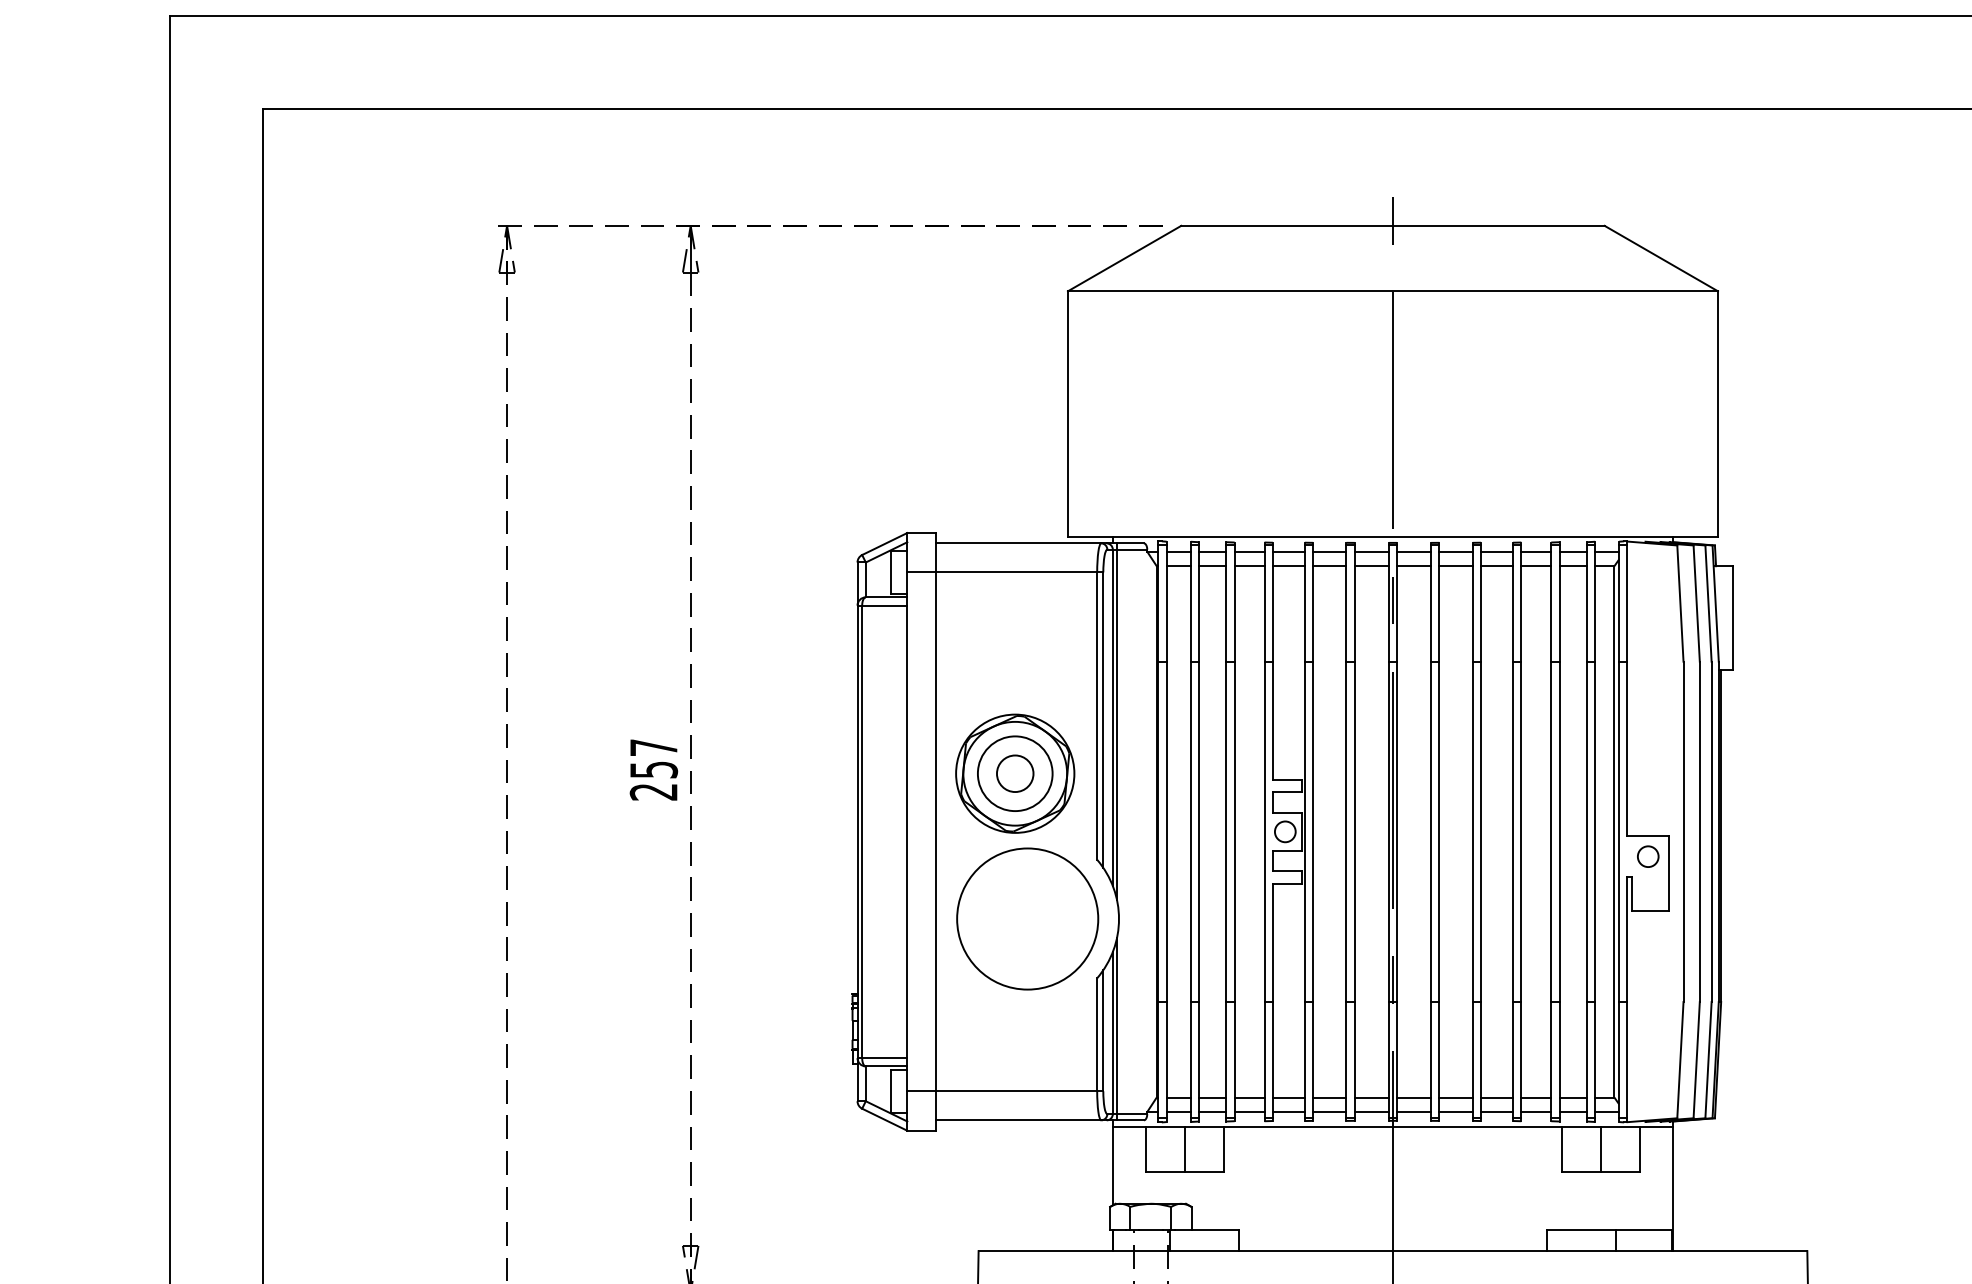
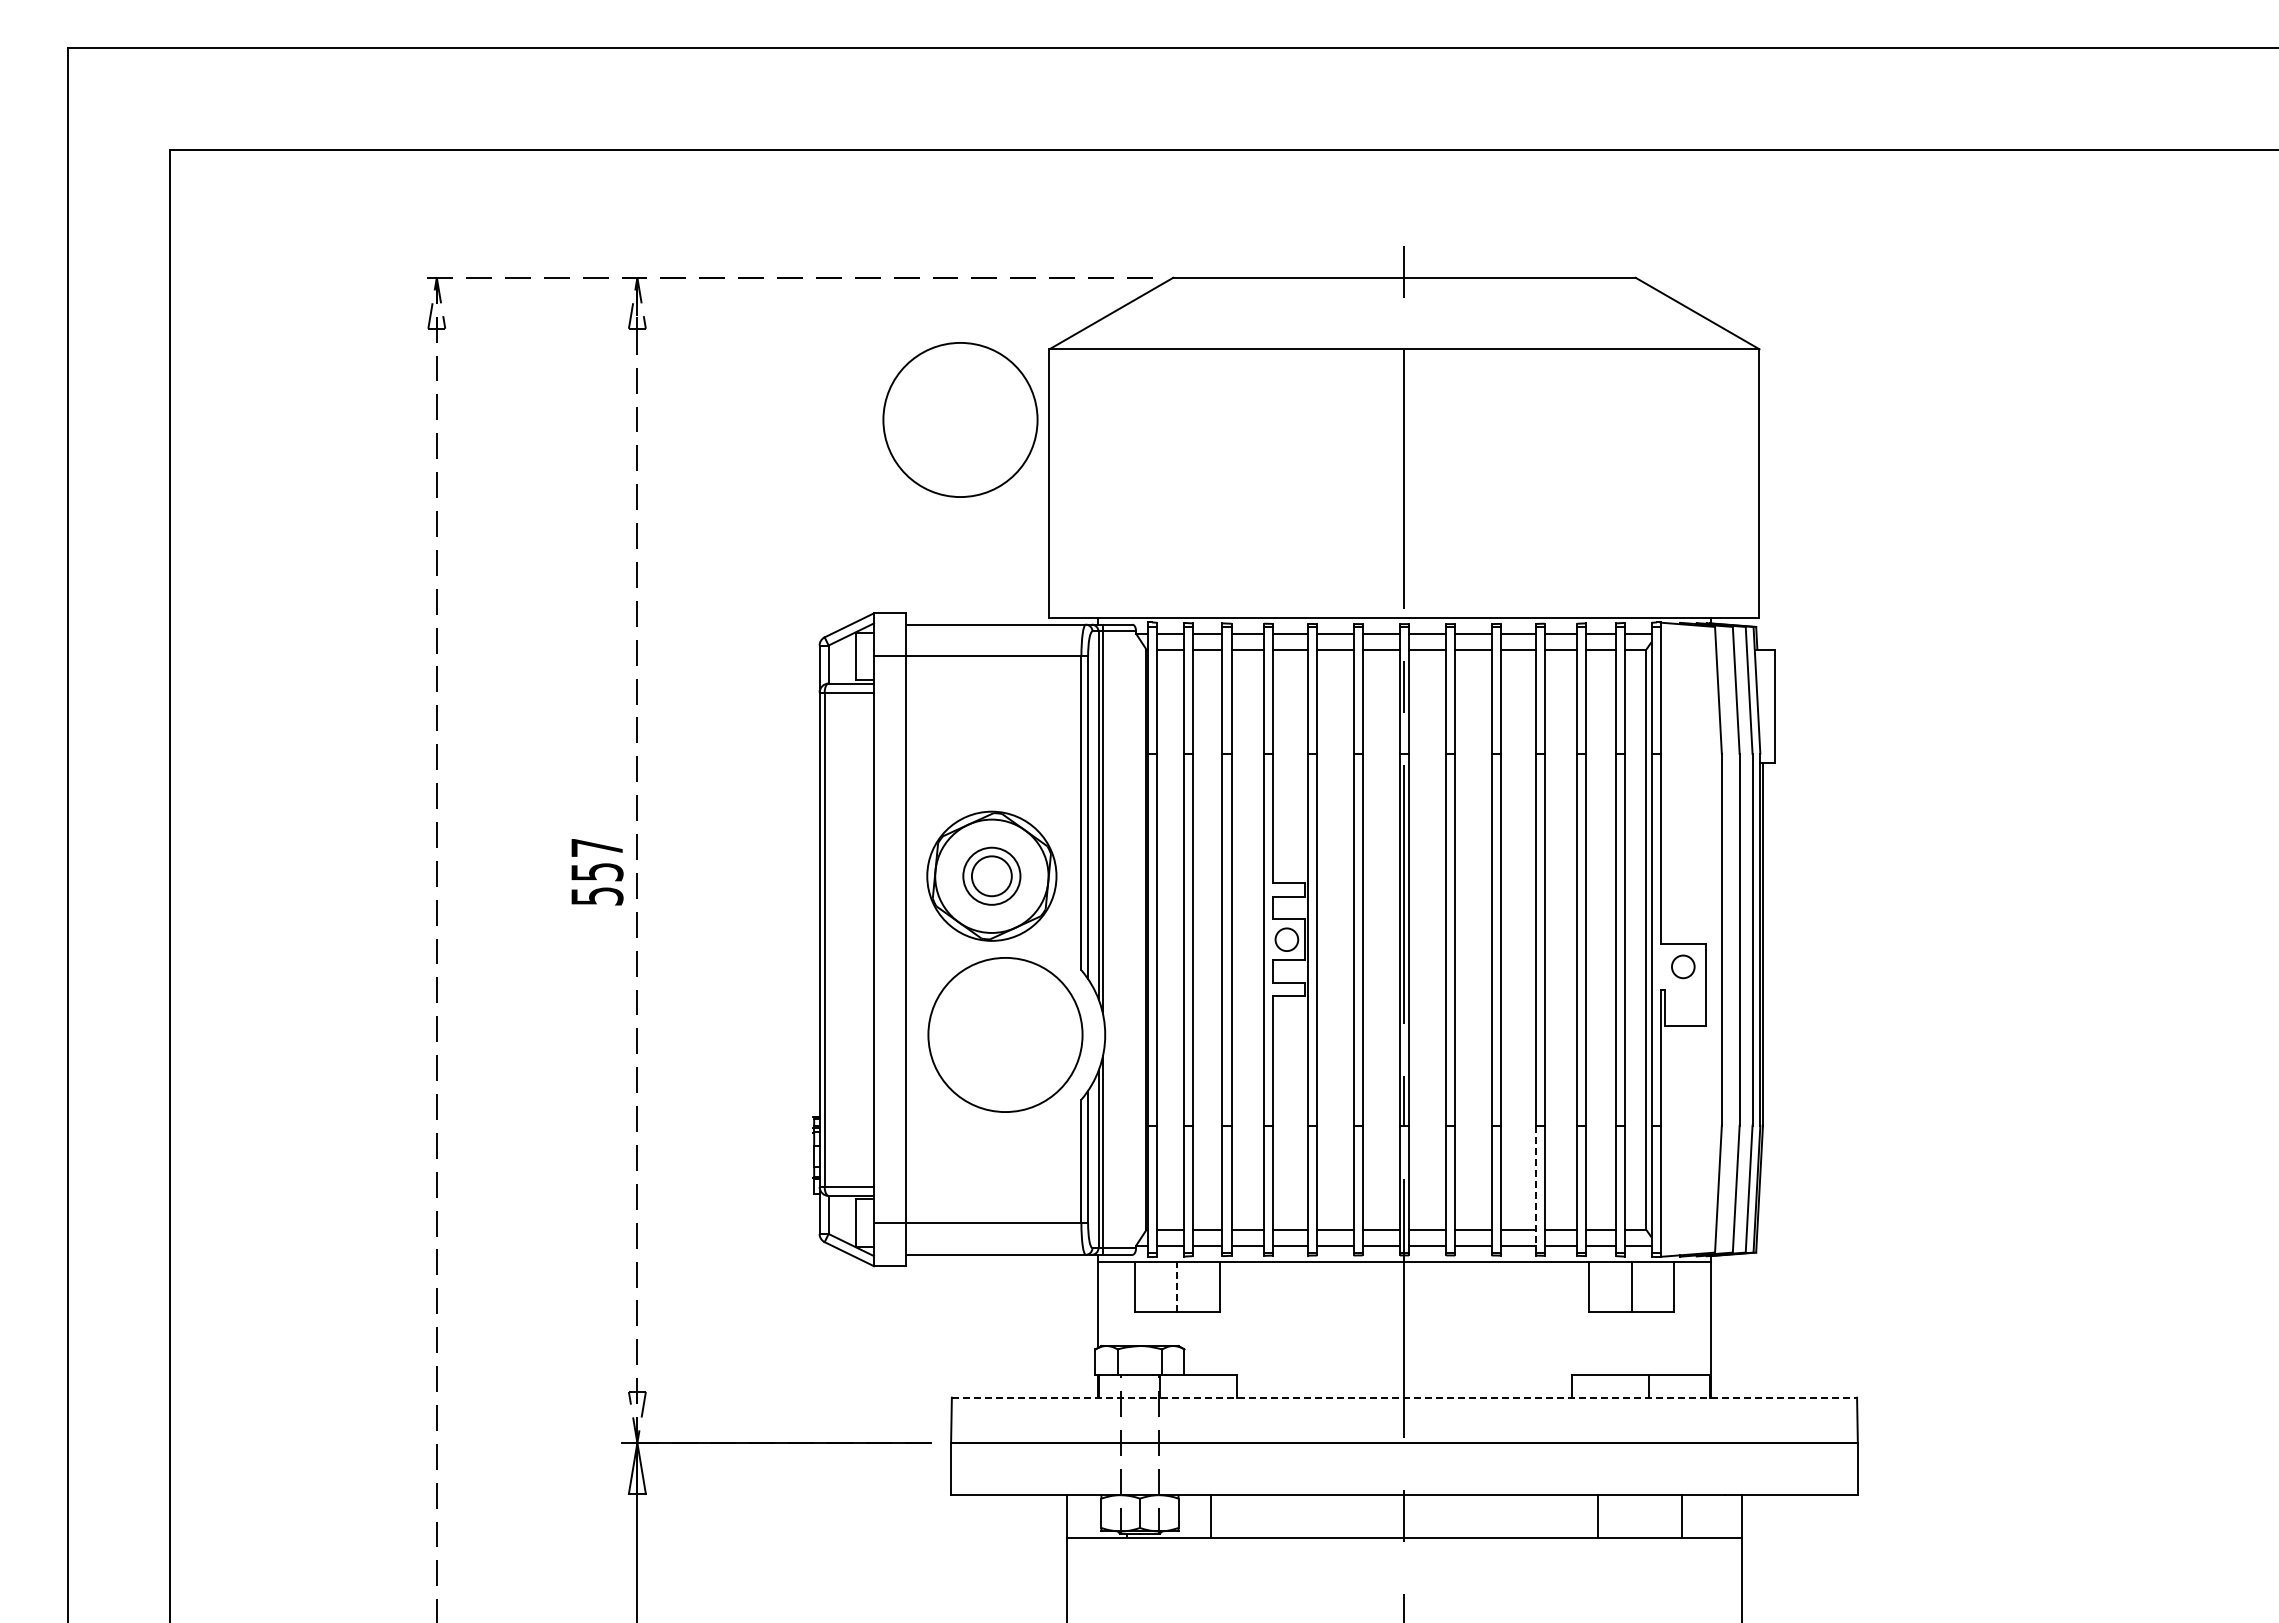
circle: (986, 355) -> (960, 419), added
circle: (1014, 773) -> (991, 876), size x0.7
text: (653, 792) -> (596, 896), 257 -> 557
line: (1512, 1060) -> (1535, 1189), solid -> dashed
line: (1184, 1149) -> (1176, 1286), solid -> dashed
line: (1392, 1250) -> (1404, 1397), solid -> dashed

